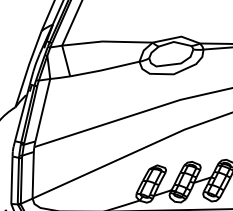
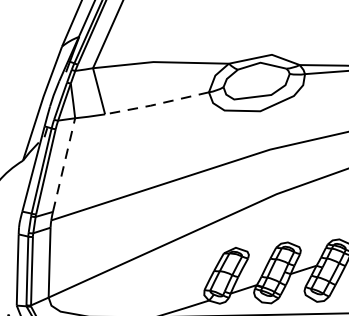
line: (103, 69) -> (155, 104), solid -> dashed
line: (43, 109) -> (65, 163), solid -> dashed

